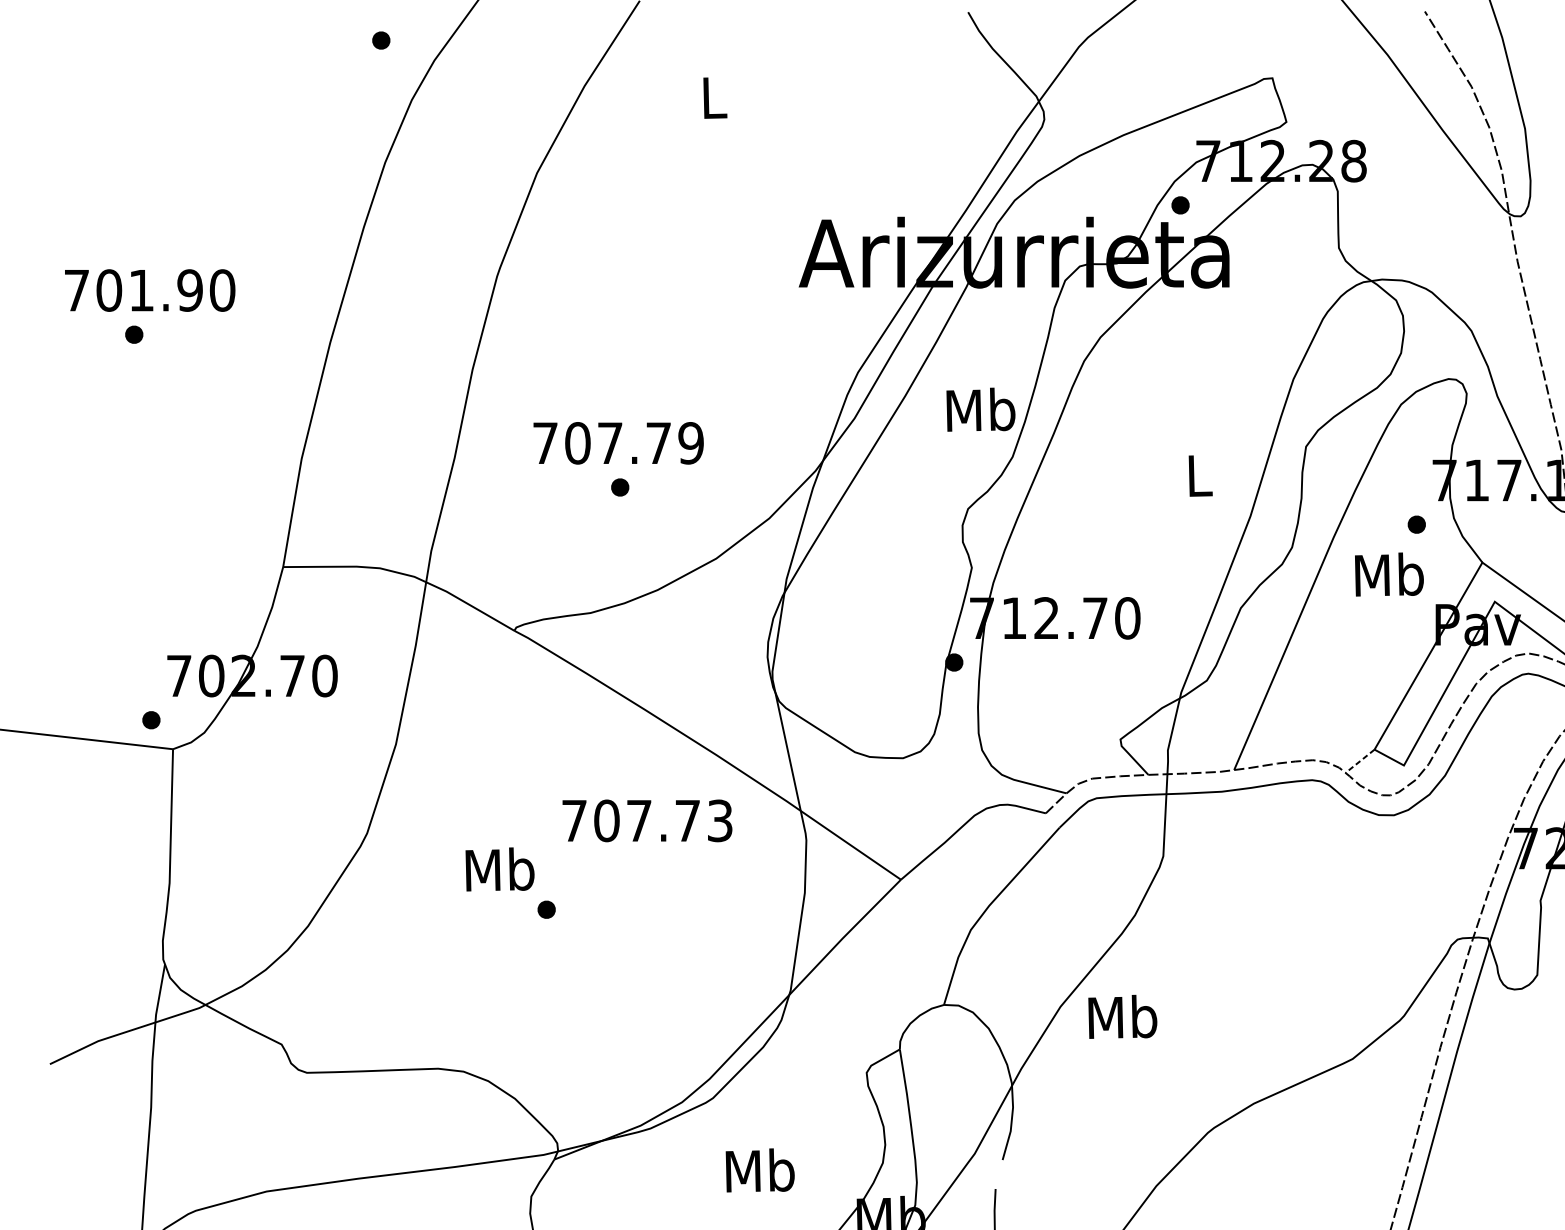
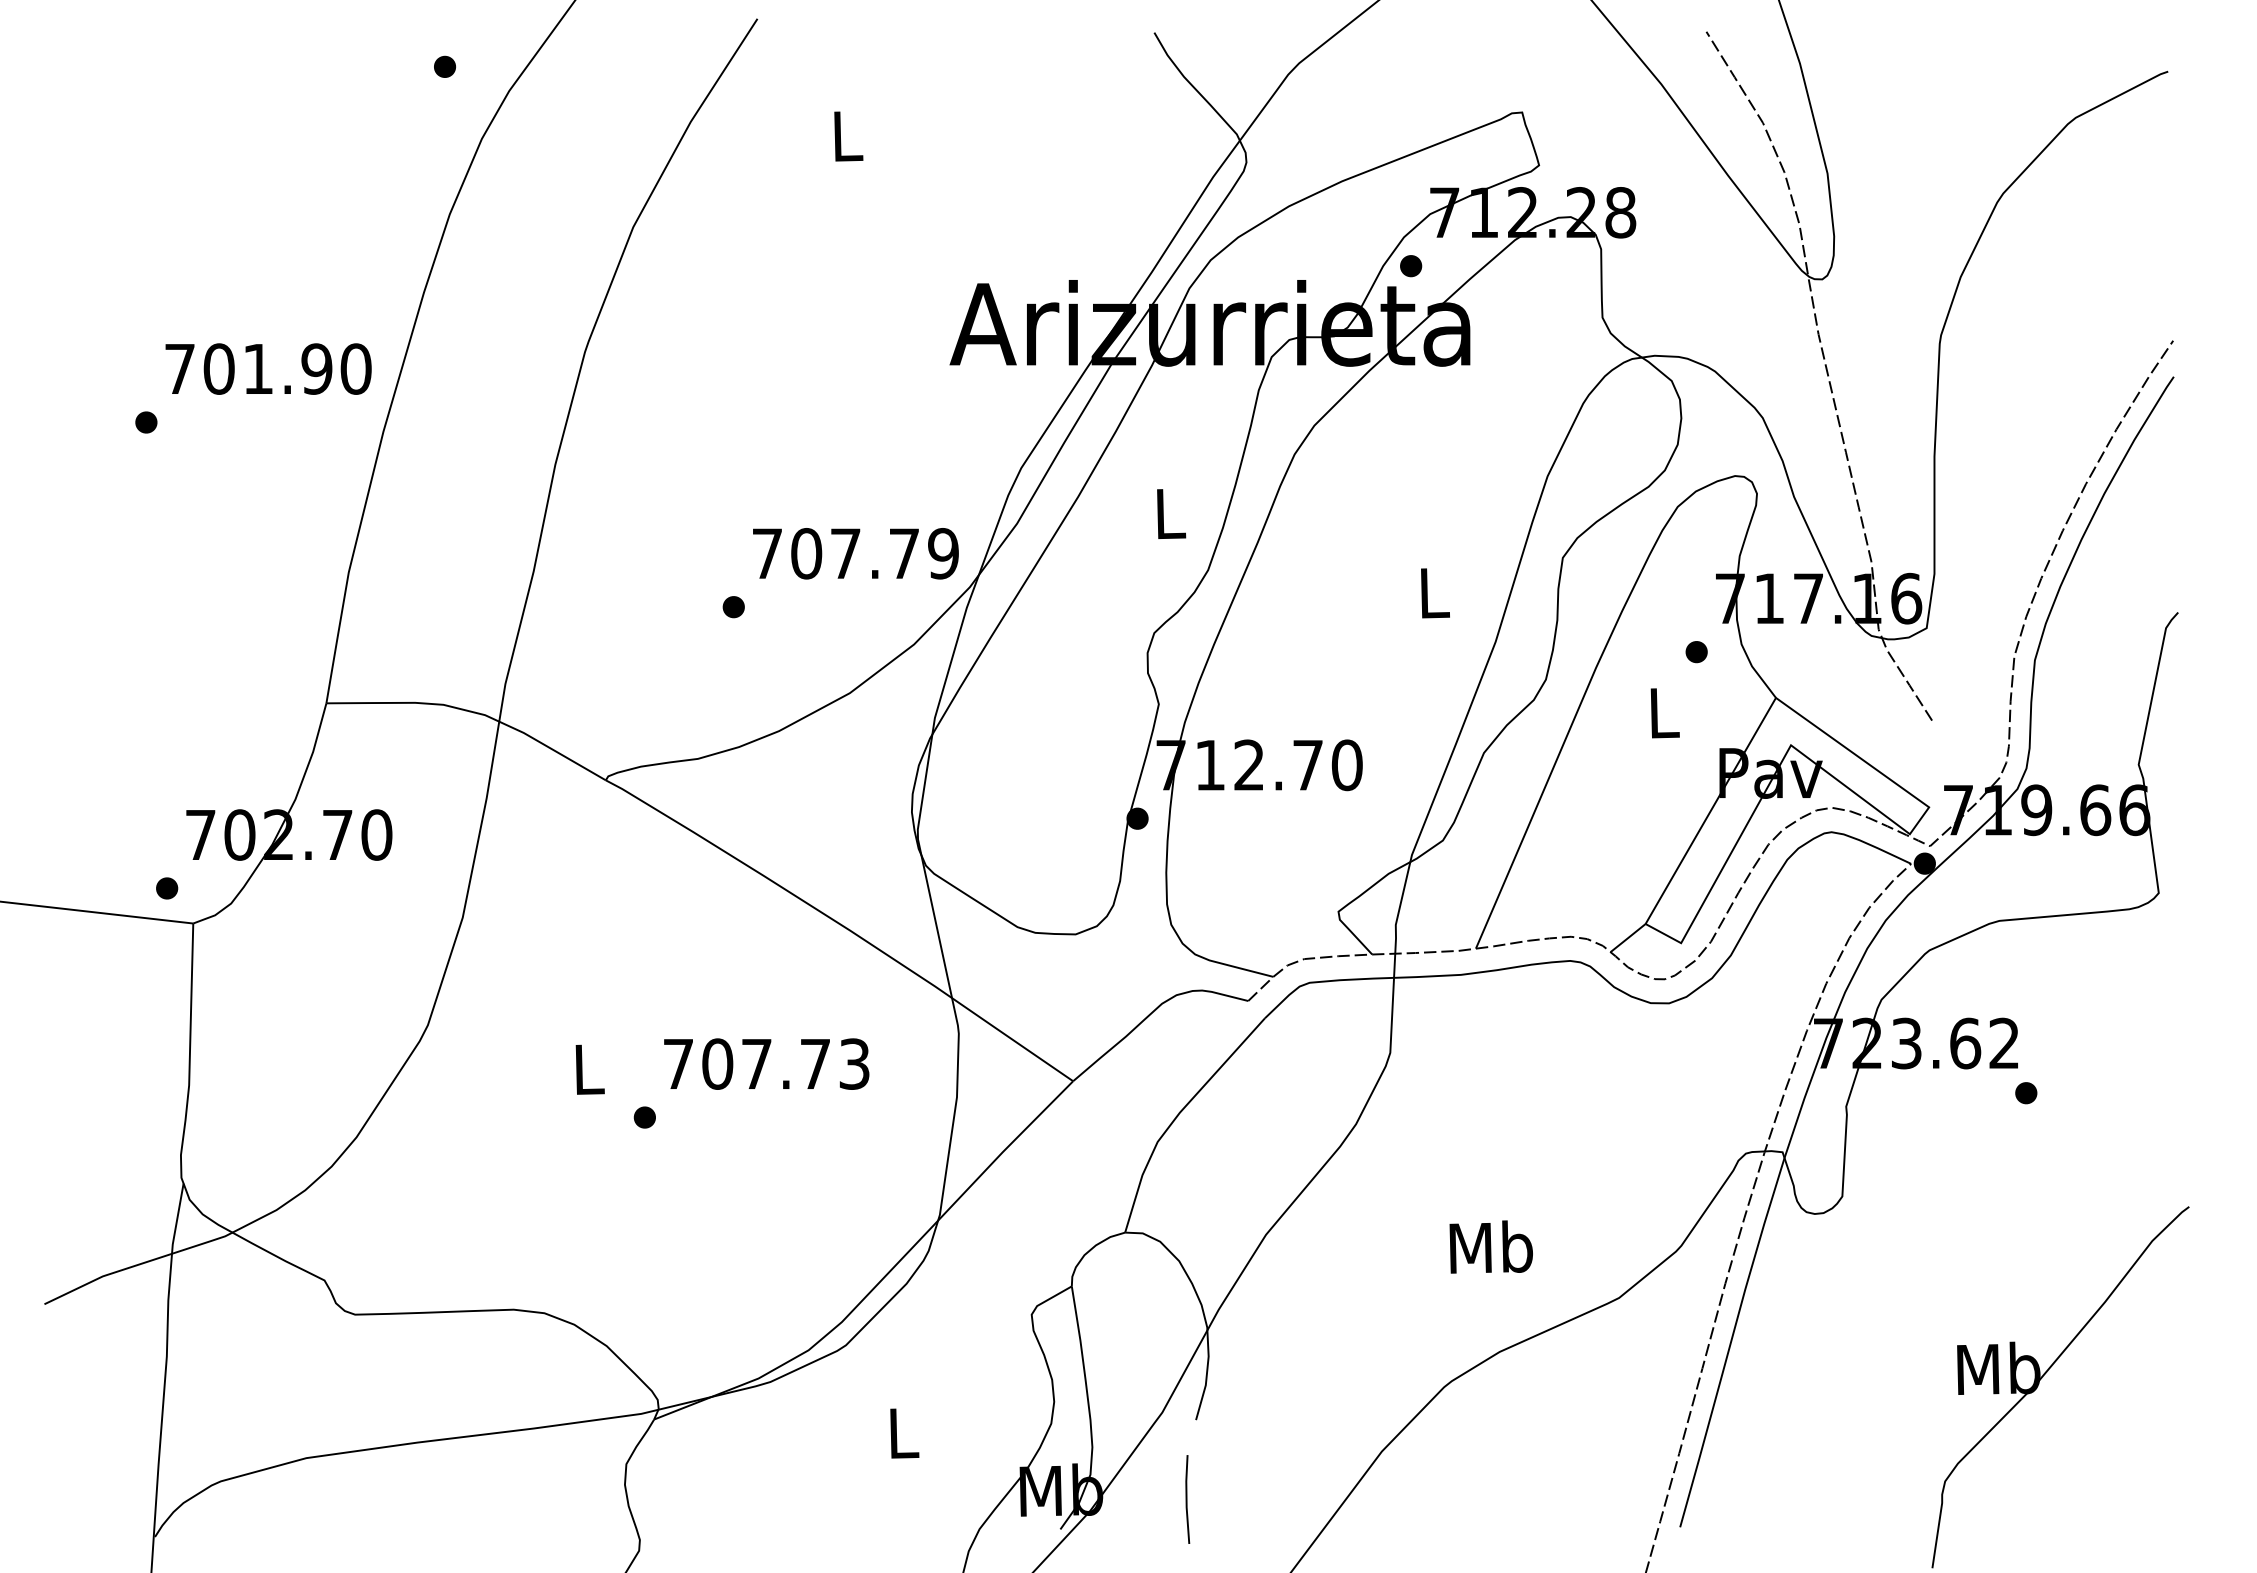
text: (150, 290) -> (268, 368), moved
text: (980, 409) -> (1169, 512), Mb -> L
text: (618, 443) -> (855, 553), moved
text: (1389, 573) -> (1663, 711), Mb -> L
line: (1360, 761) -> (1628, 938), dashed -> solid
text: (647, 820) -> (766, 1063), moved
text: (500, 869) -> (588, 1068), Mb -> L
text: (1122, 1016) -> (1490, 1246), moved
text: (759, 1170) -> (902, 1432), Mb -> L

